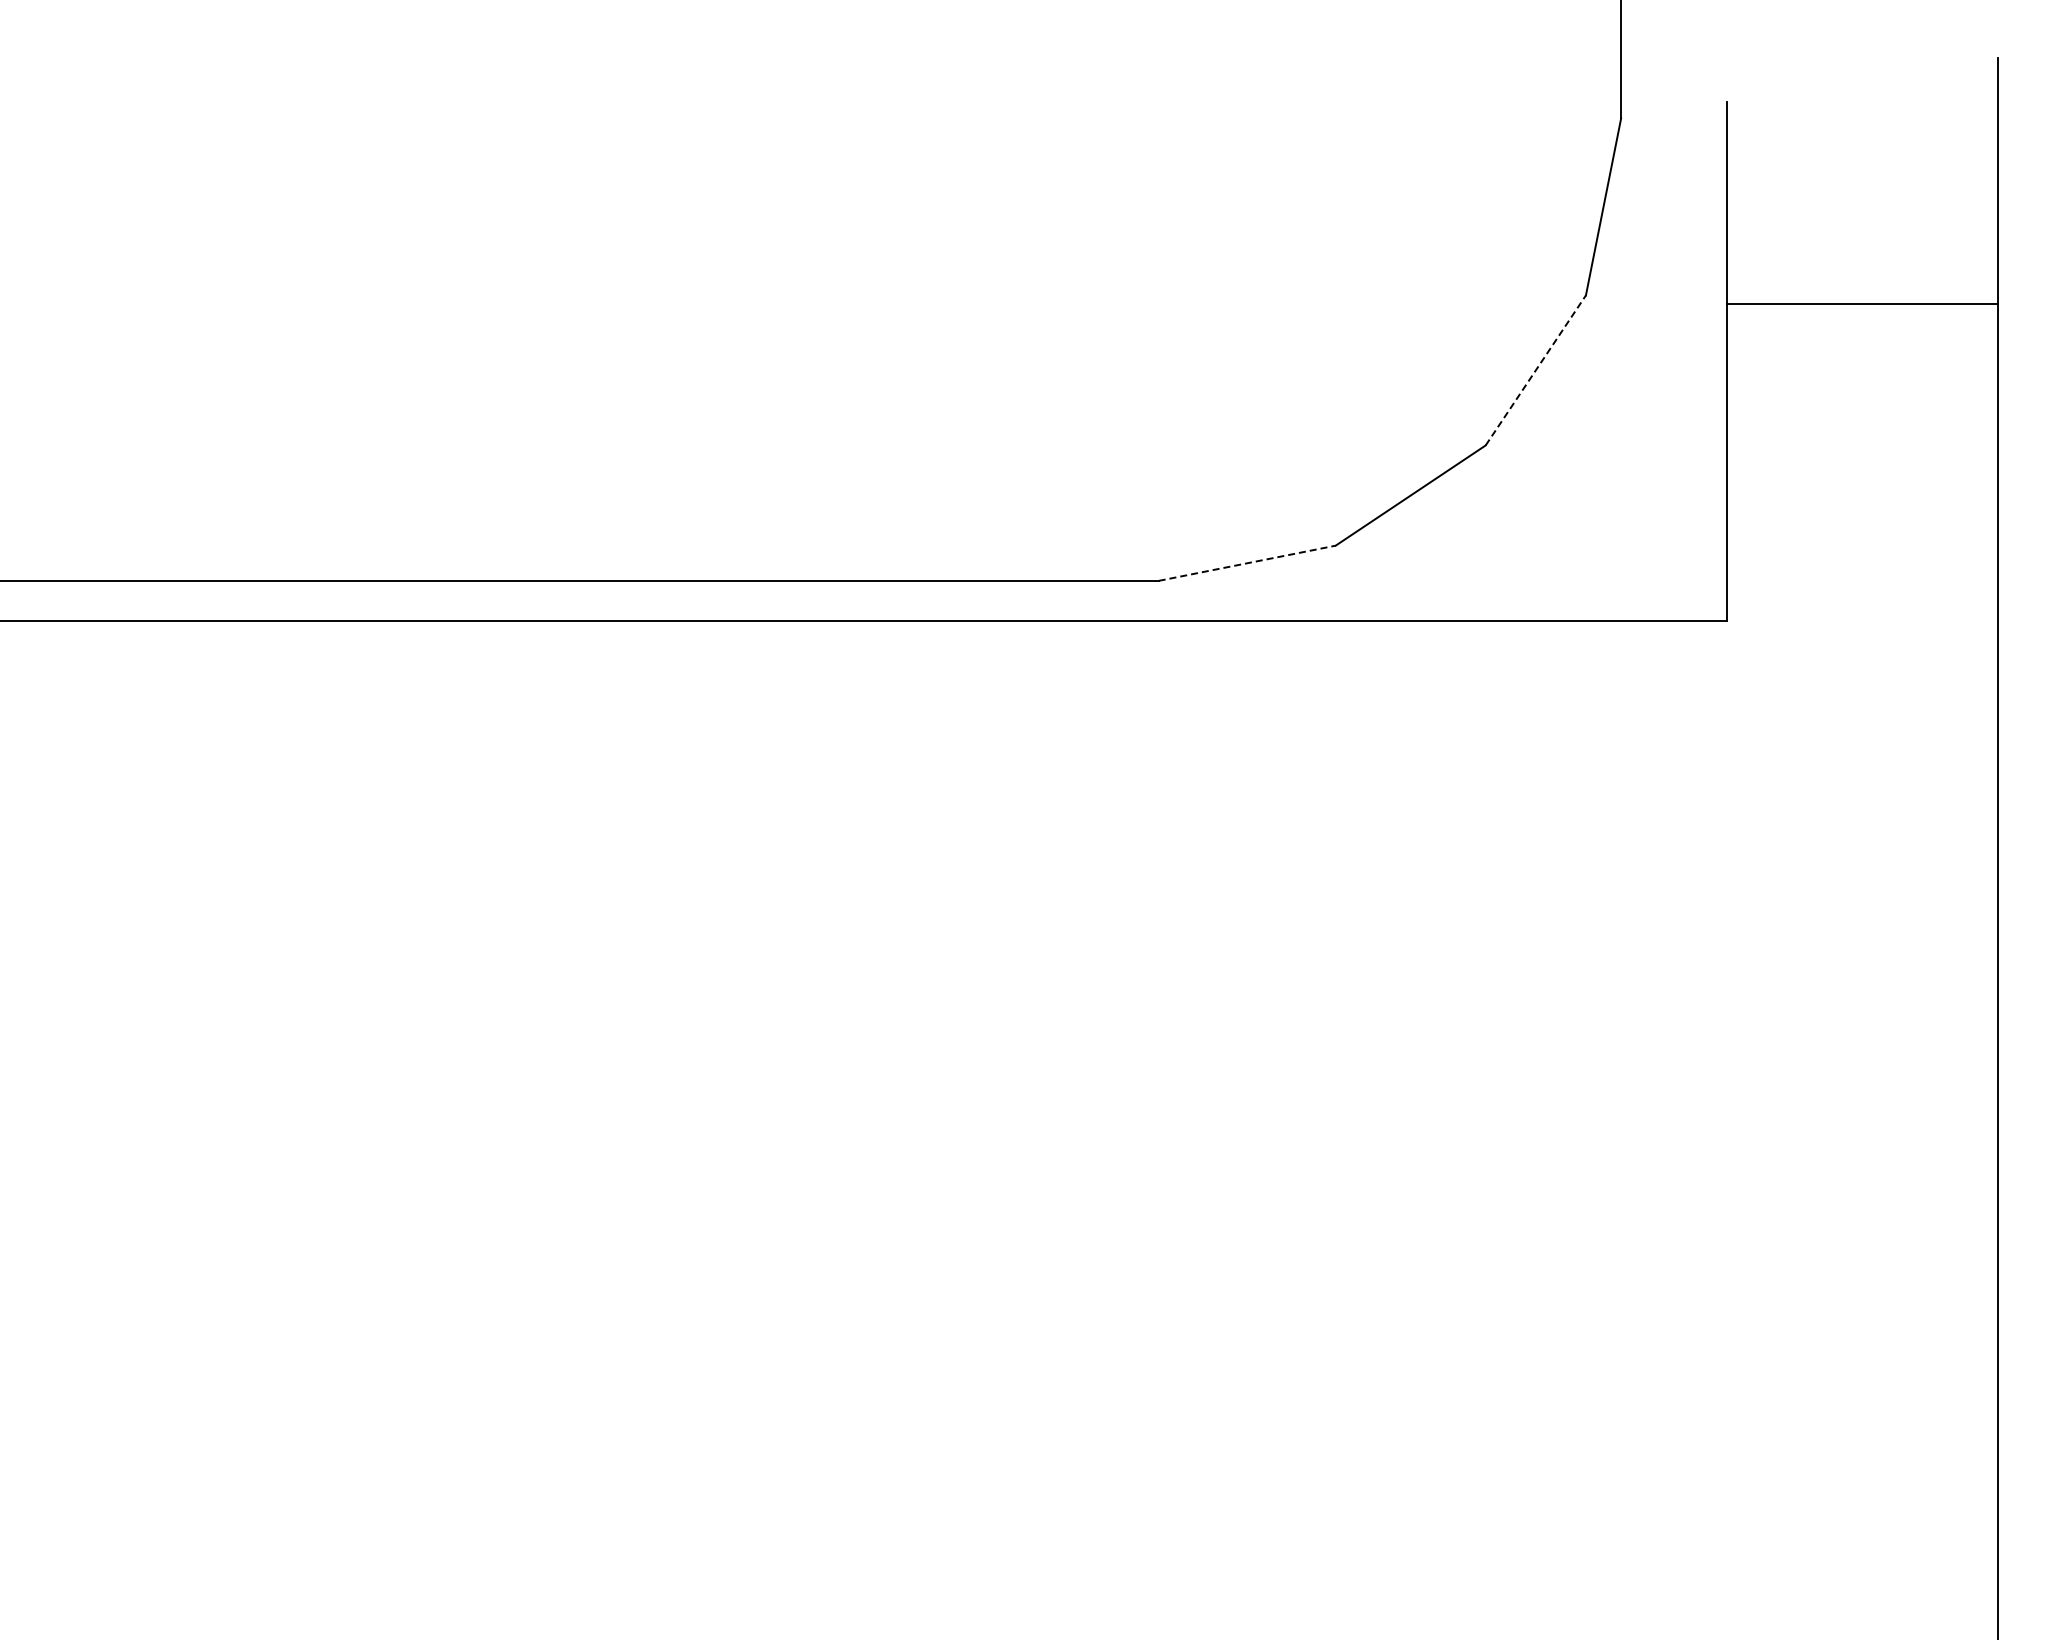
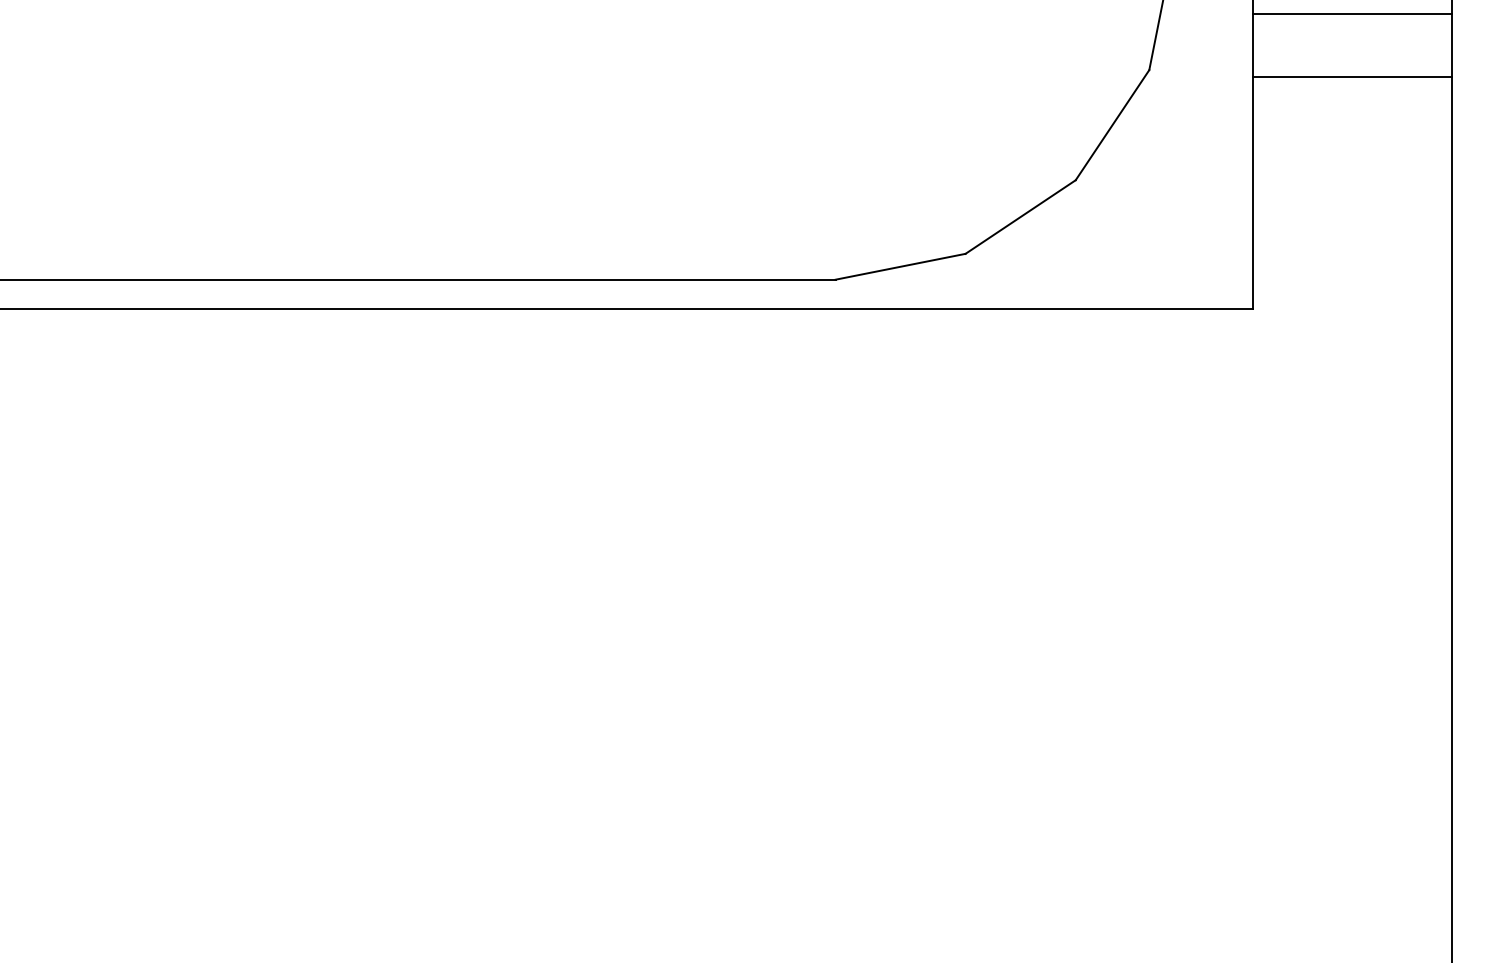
line: (1862, 218) -> (1352, 13), added
line: (1536, 370) -> (1113, 125), dashed -> solid
line: (1247, 563) -> (900, 266), dashed -> solid

